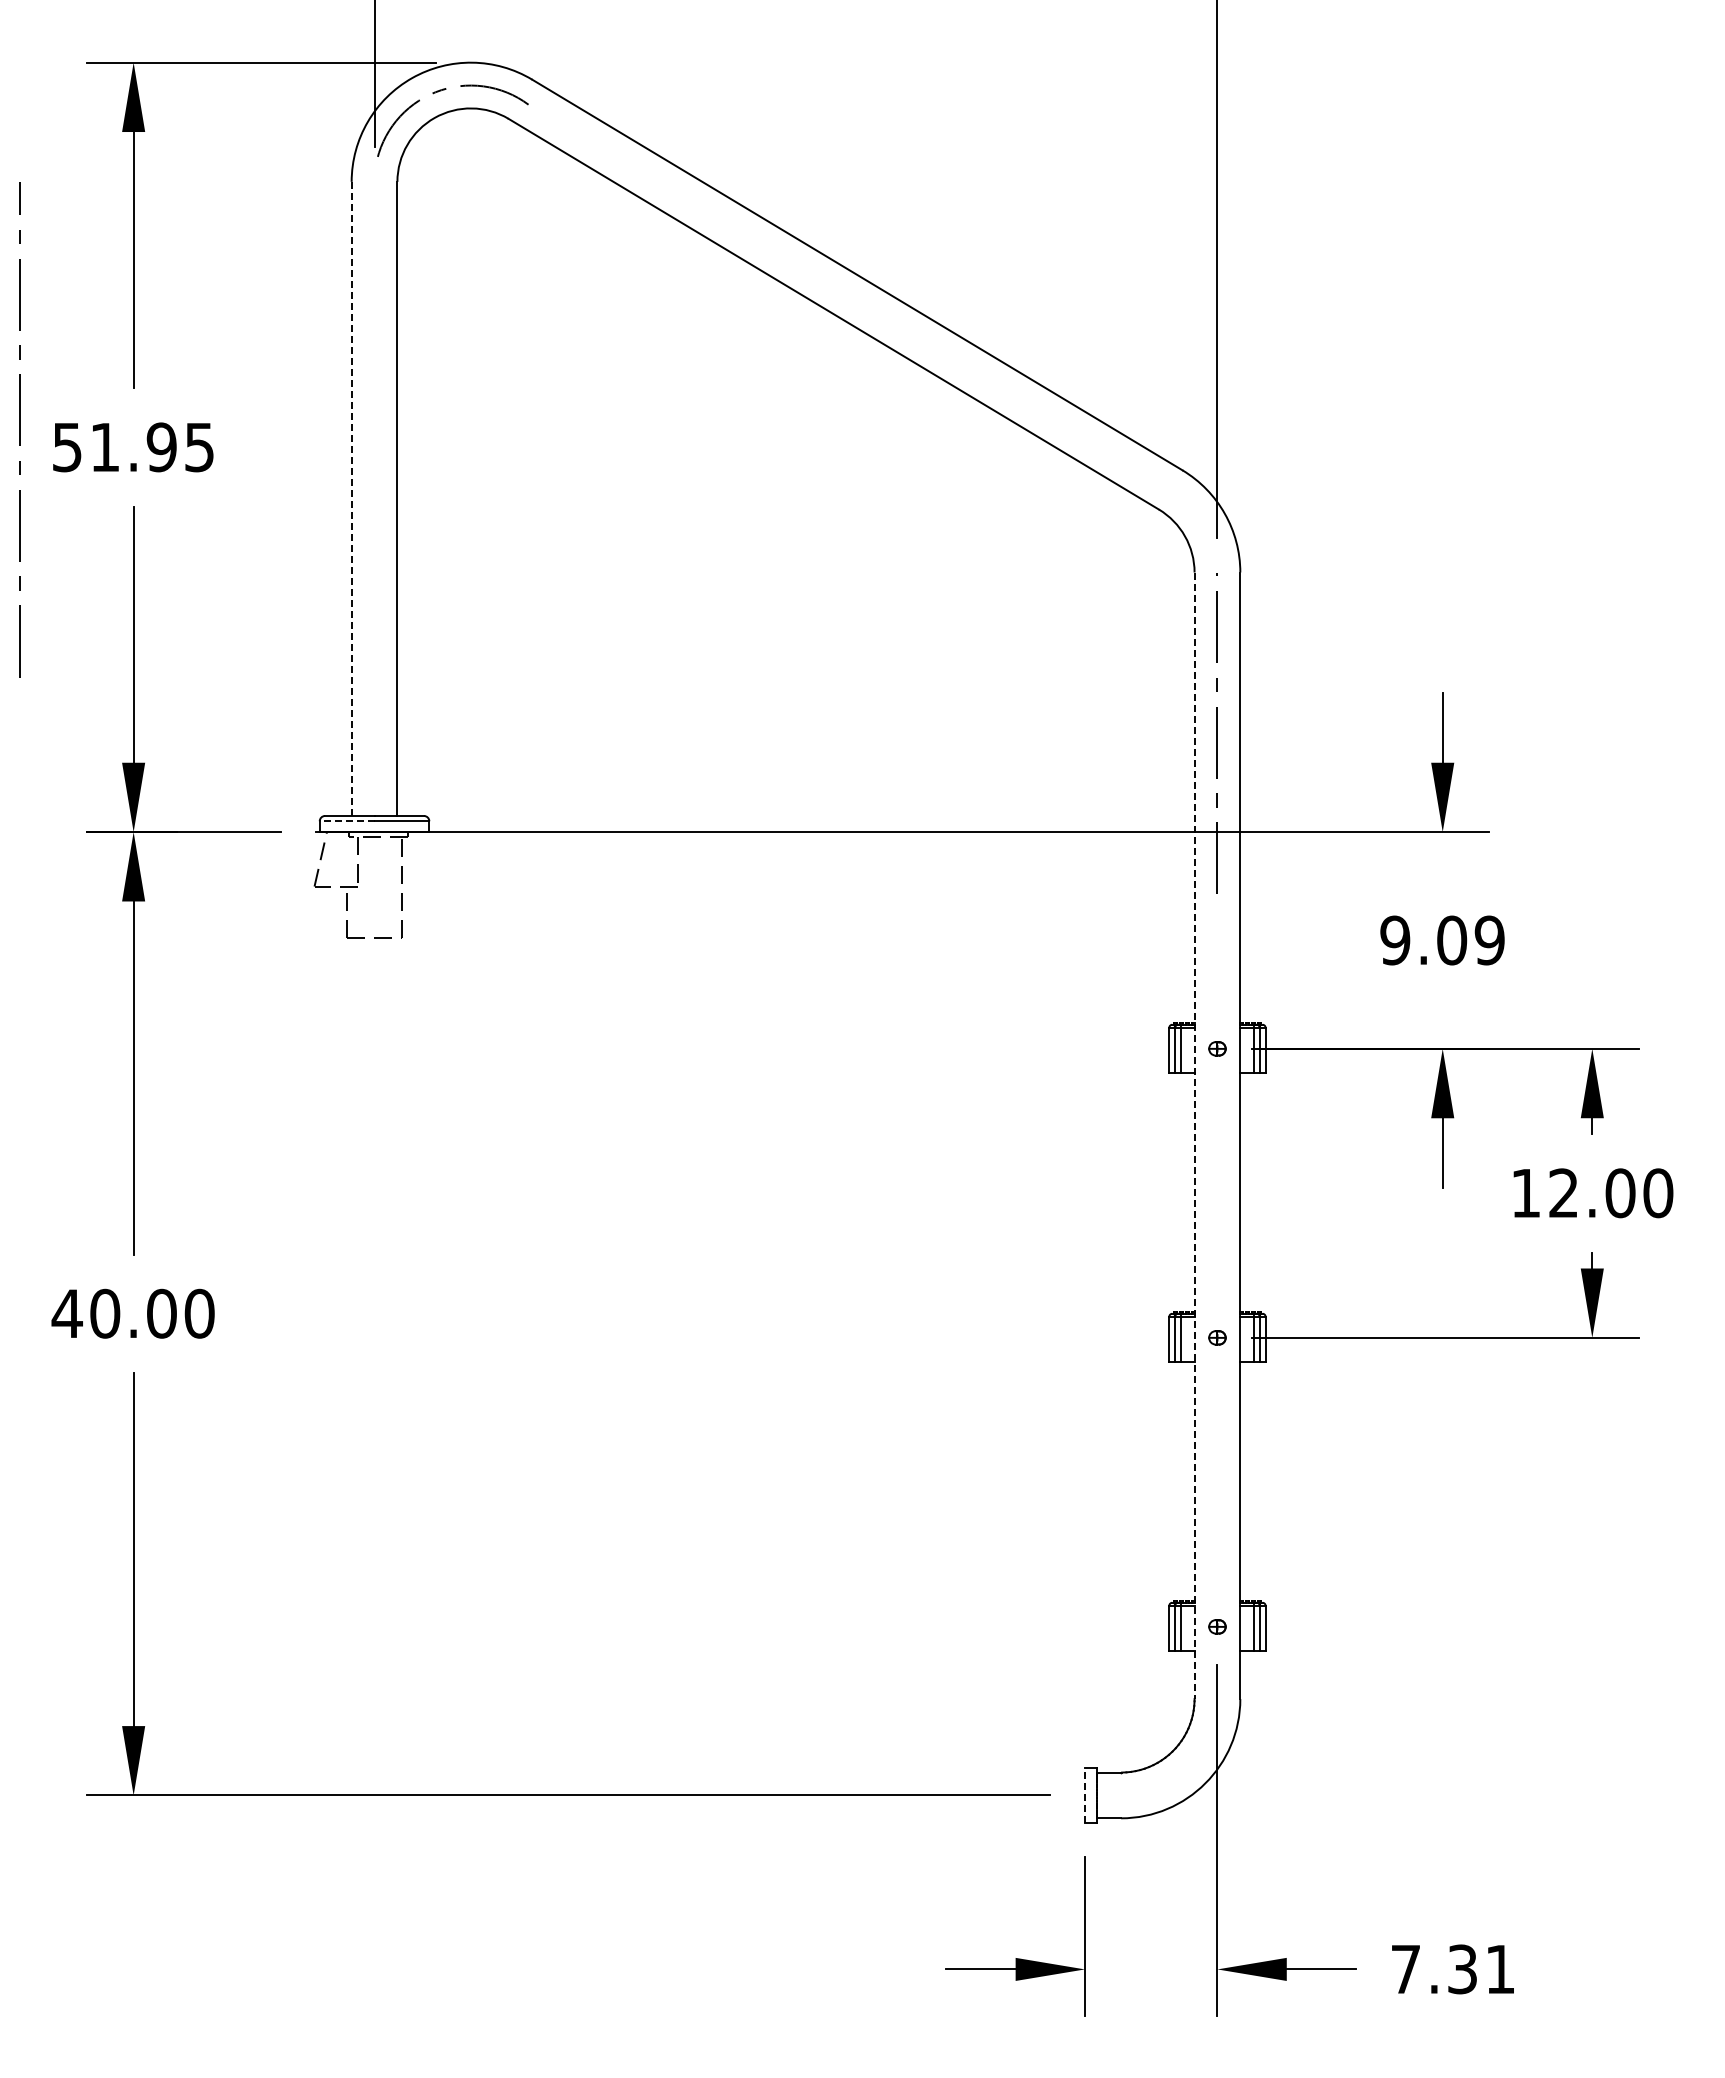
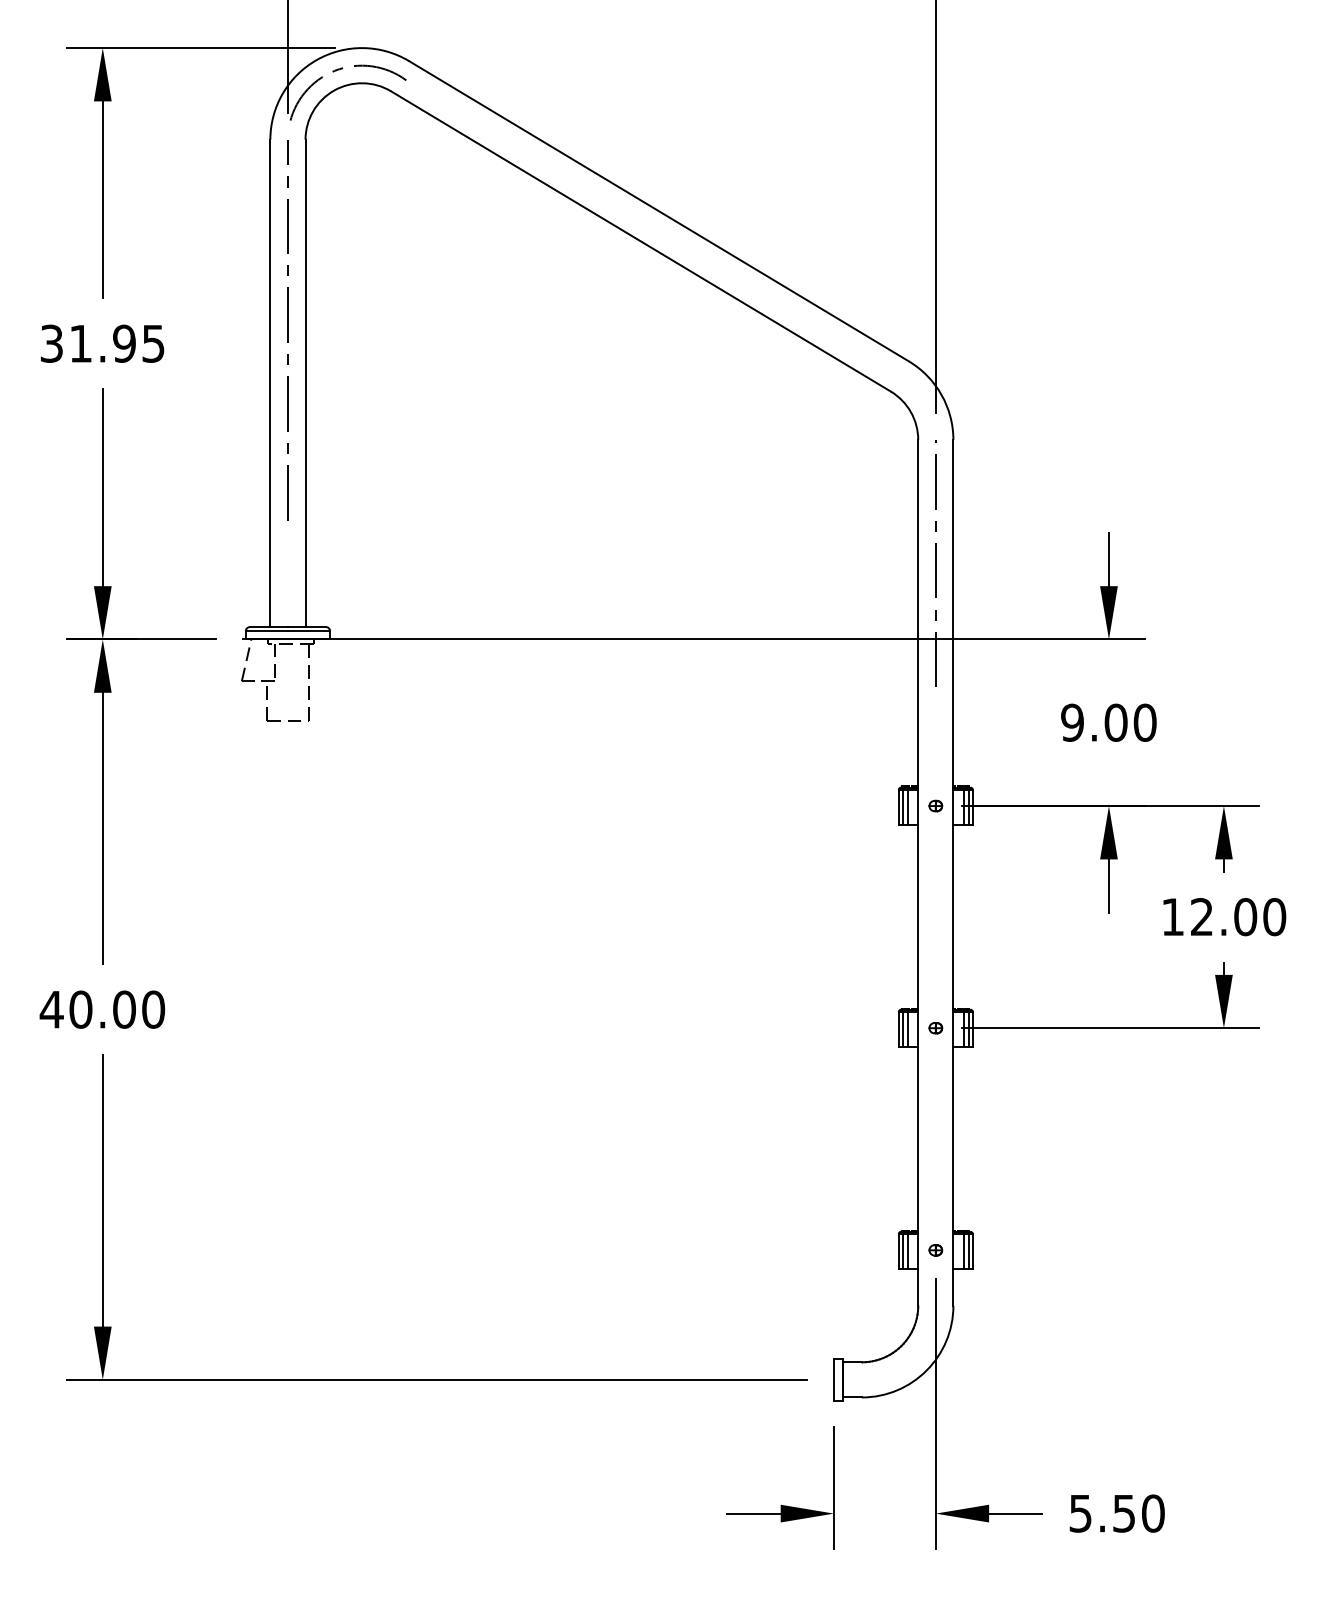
line: (19, 429) -> (287, 330), moved
text: (67, 446) -> (51, 343), 51.95 -> 31.95
line: (351, 499) -> (270, 383), dashed -> solid
line: (346, 821) -> (266, 631), dashed -> solid
text: (1489, 940) -> (1144, 722), 9.09 -> 9.00
line: (1194, 1136) -> (918, 873), dashed -> solid
line: (1085, 1794) -> (834, 1379), dashed -> solid
text: (1453, 1969) -> (1117, 1513), 7.31 -> 5.50

